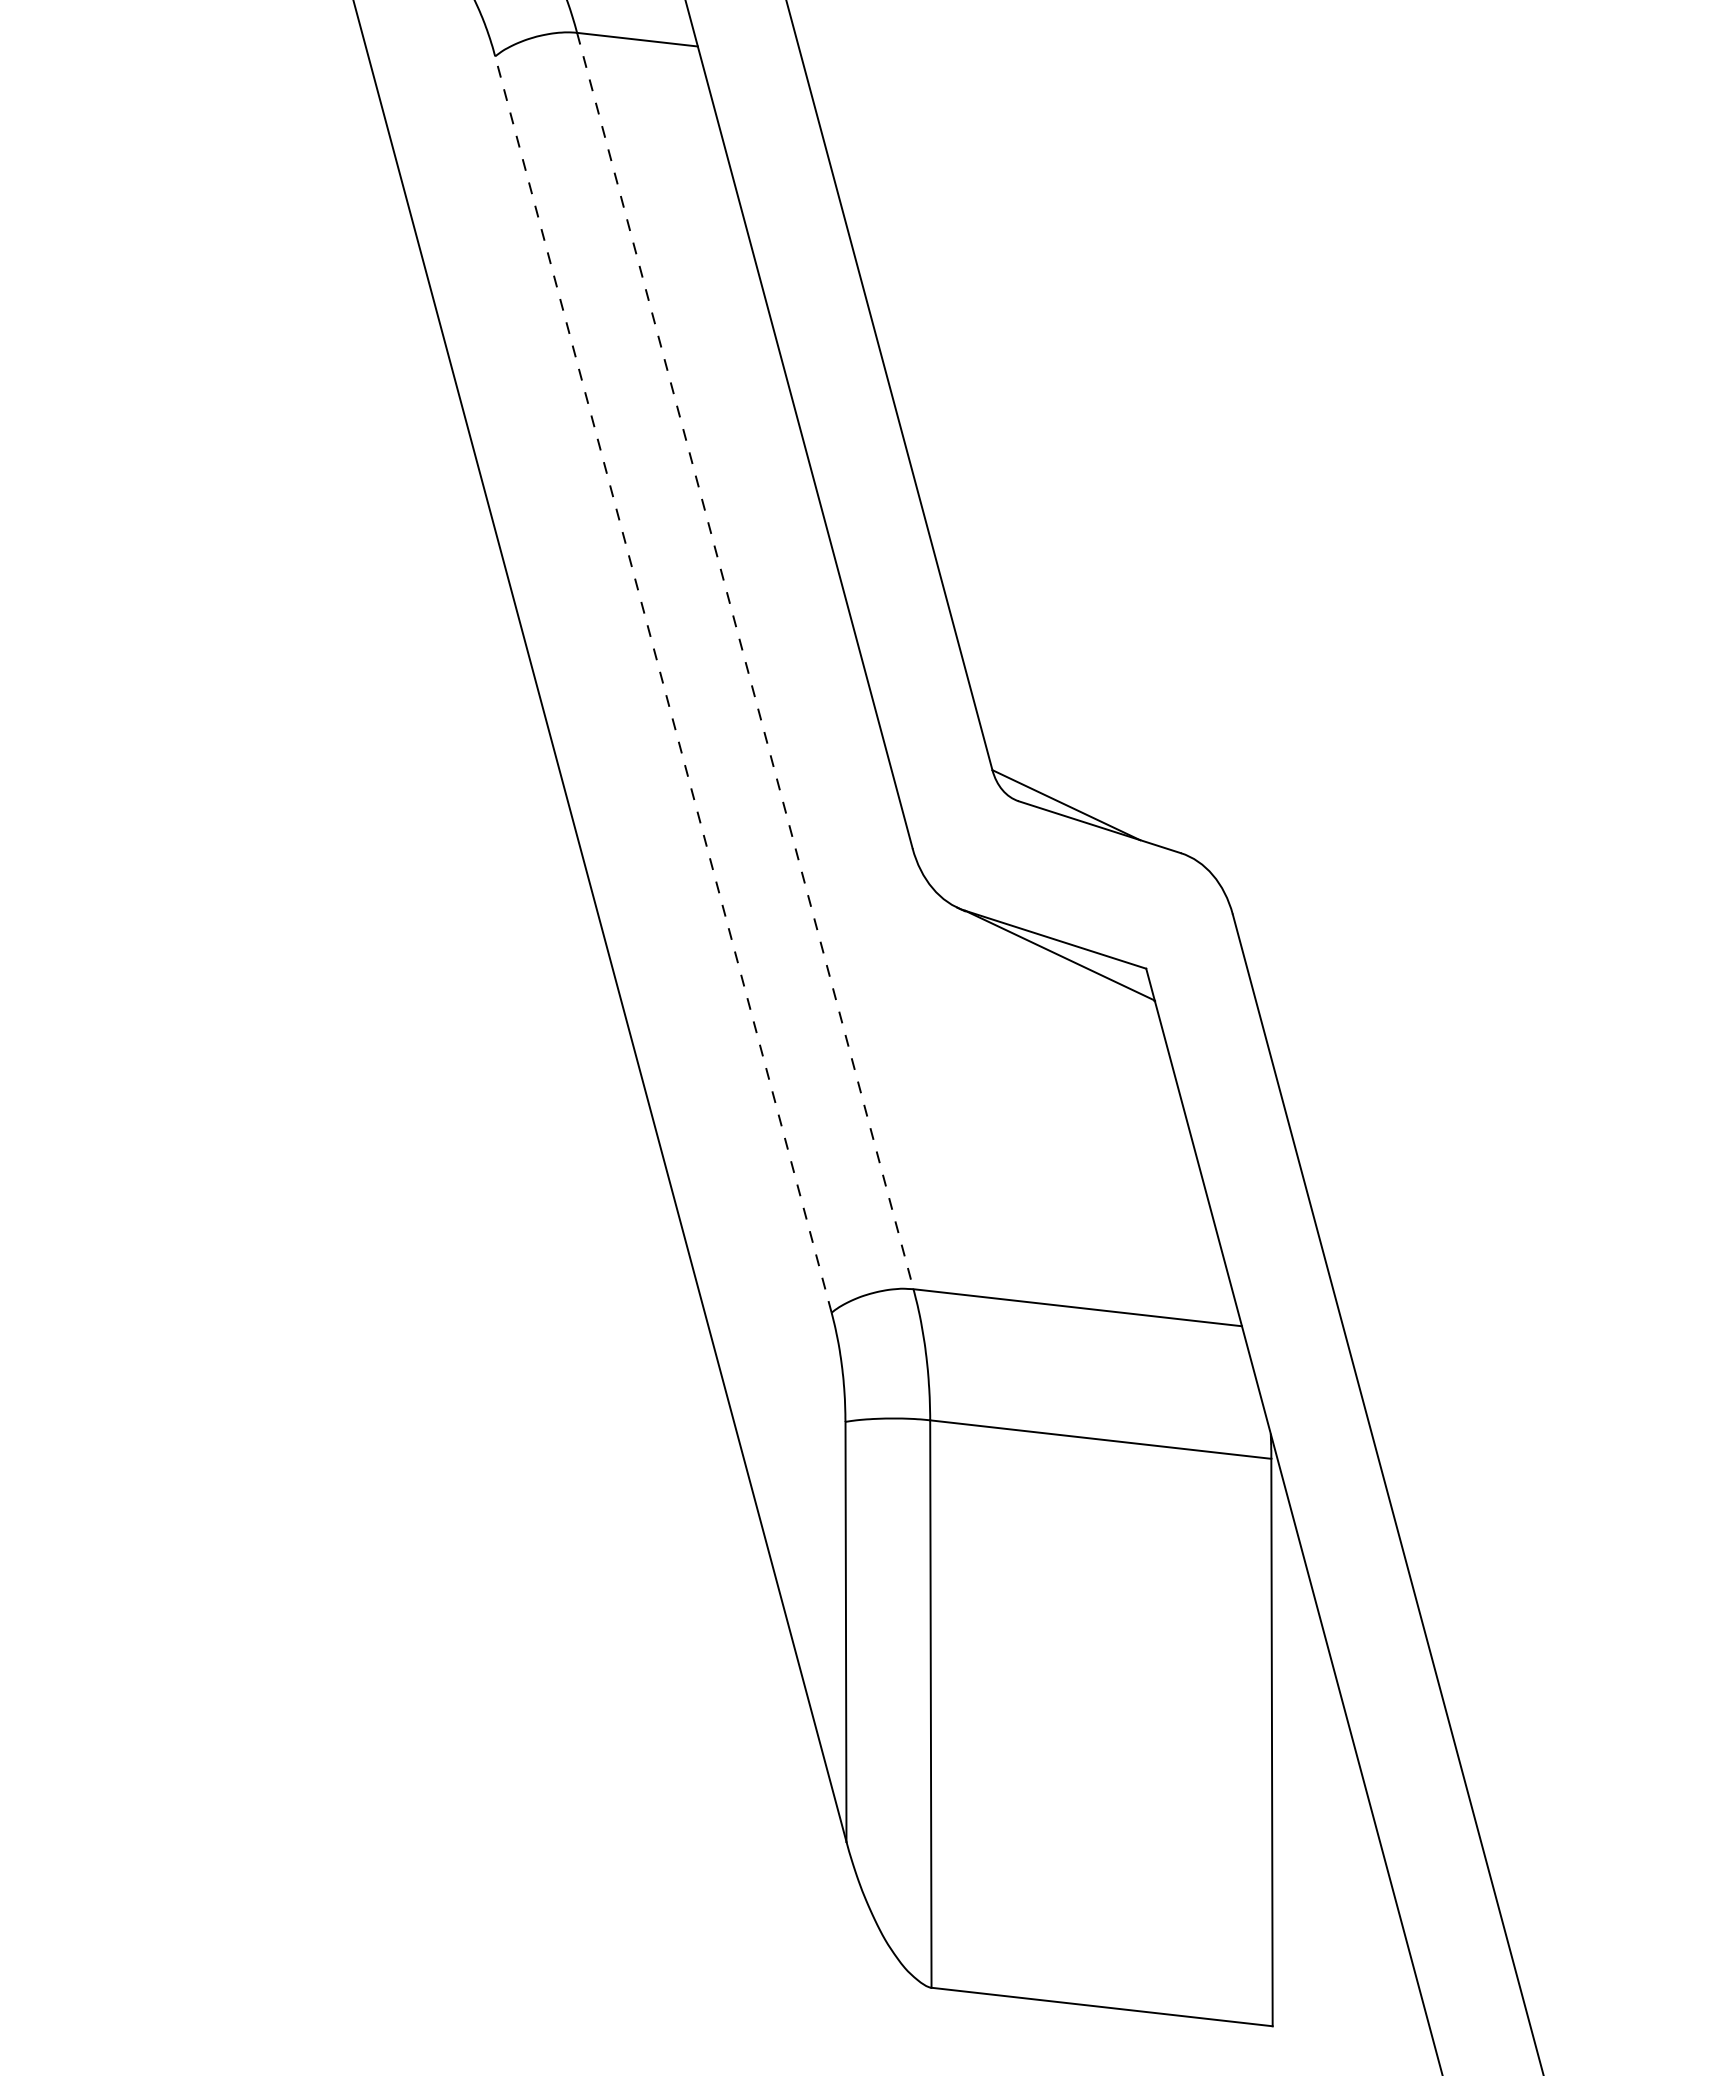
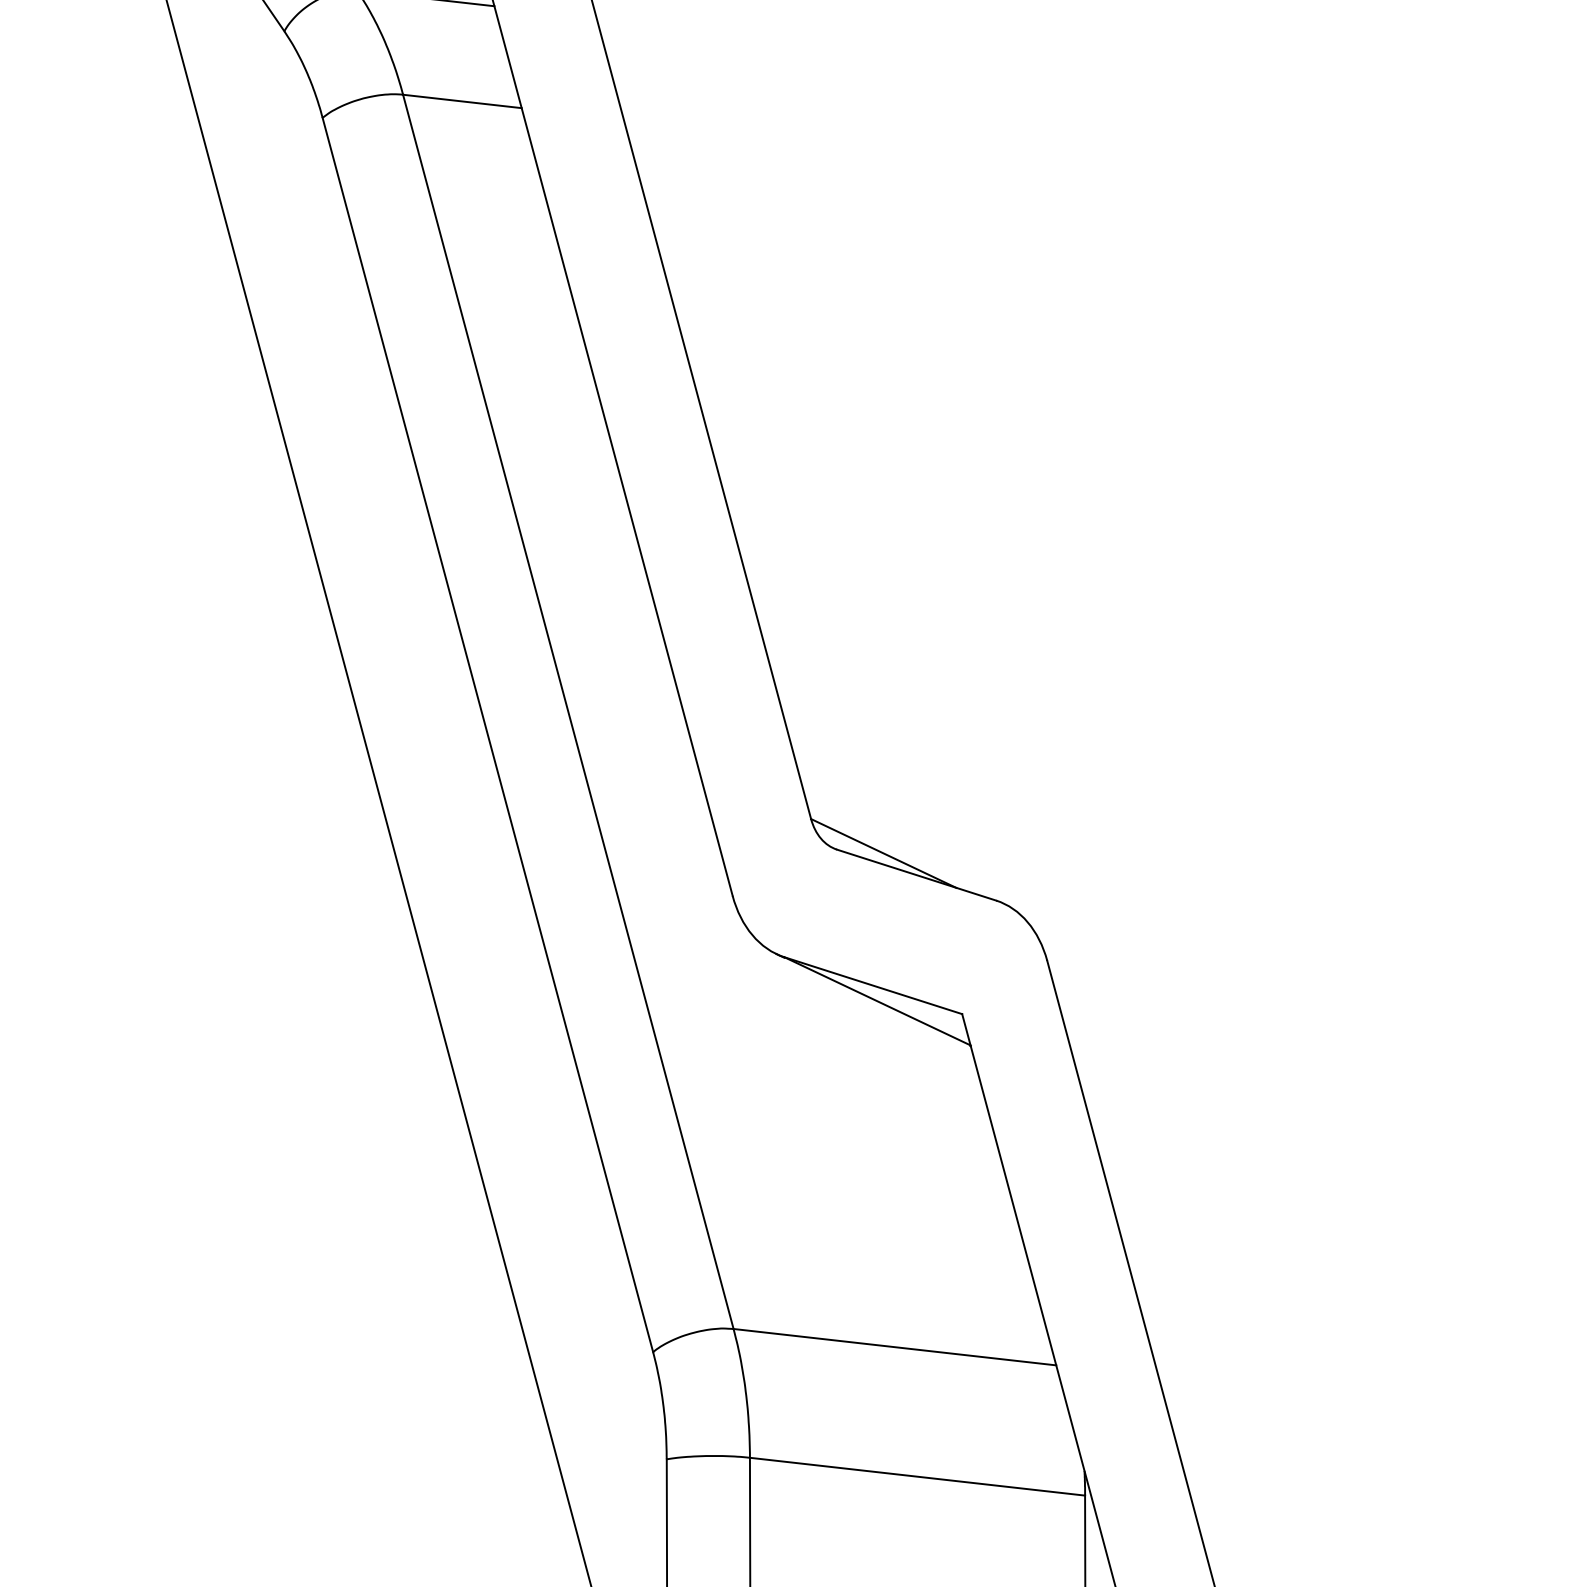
line: (745, 661) -> (568, 712), dashed -> solid
line: (663, 684) -> (487, 734), dashed -> solid

